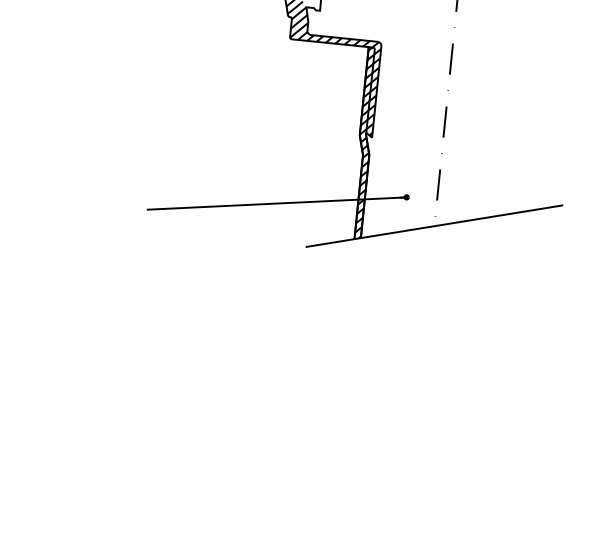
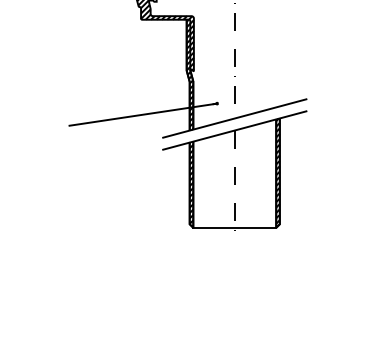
part: (424, 315) -> (234, 170), added

